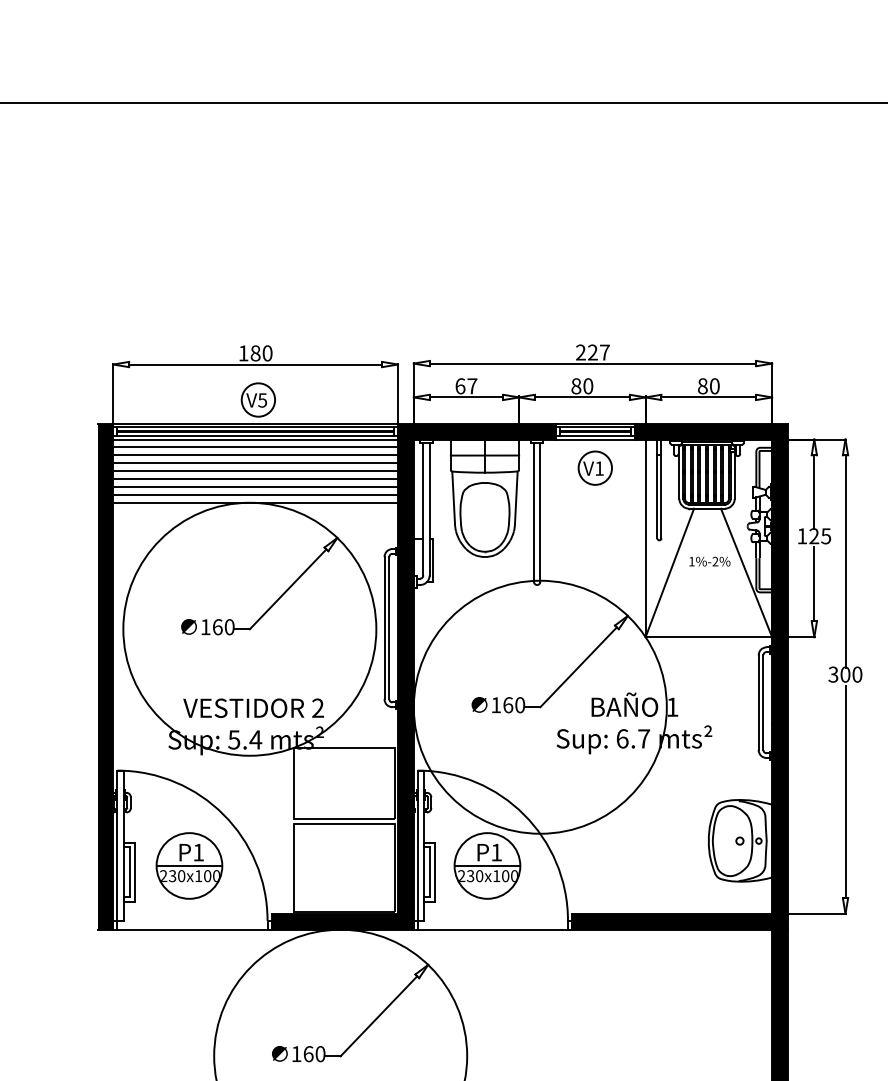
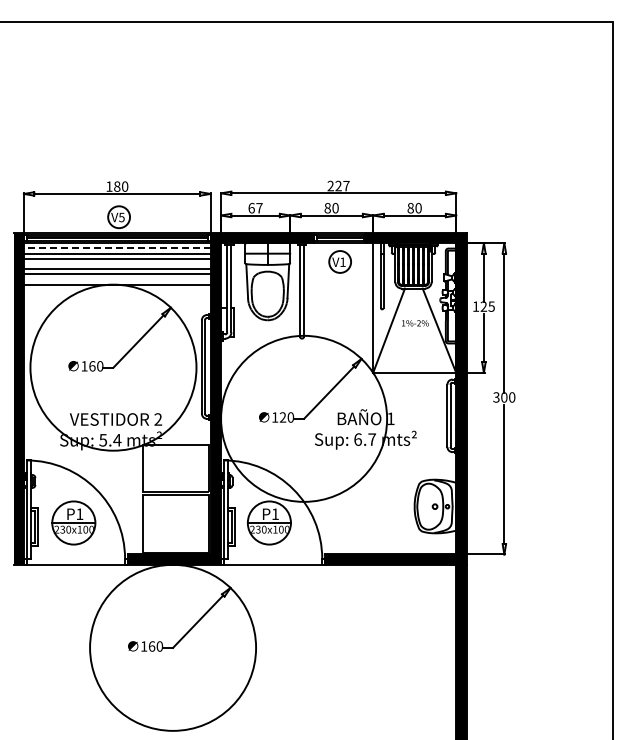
line: (254, 447) -> (116, 248), solid -> dashed
line: (254, 470) -> (116, 263), removed
line: (254, 494) -> (116, 279), removed
text: (507, 705) -> (282, 417), 160 -> 120

